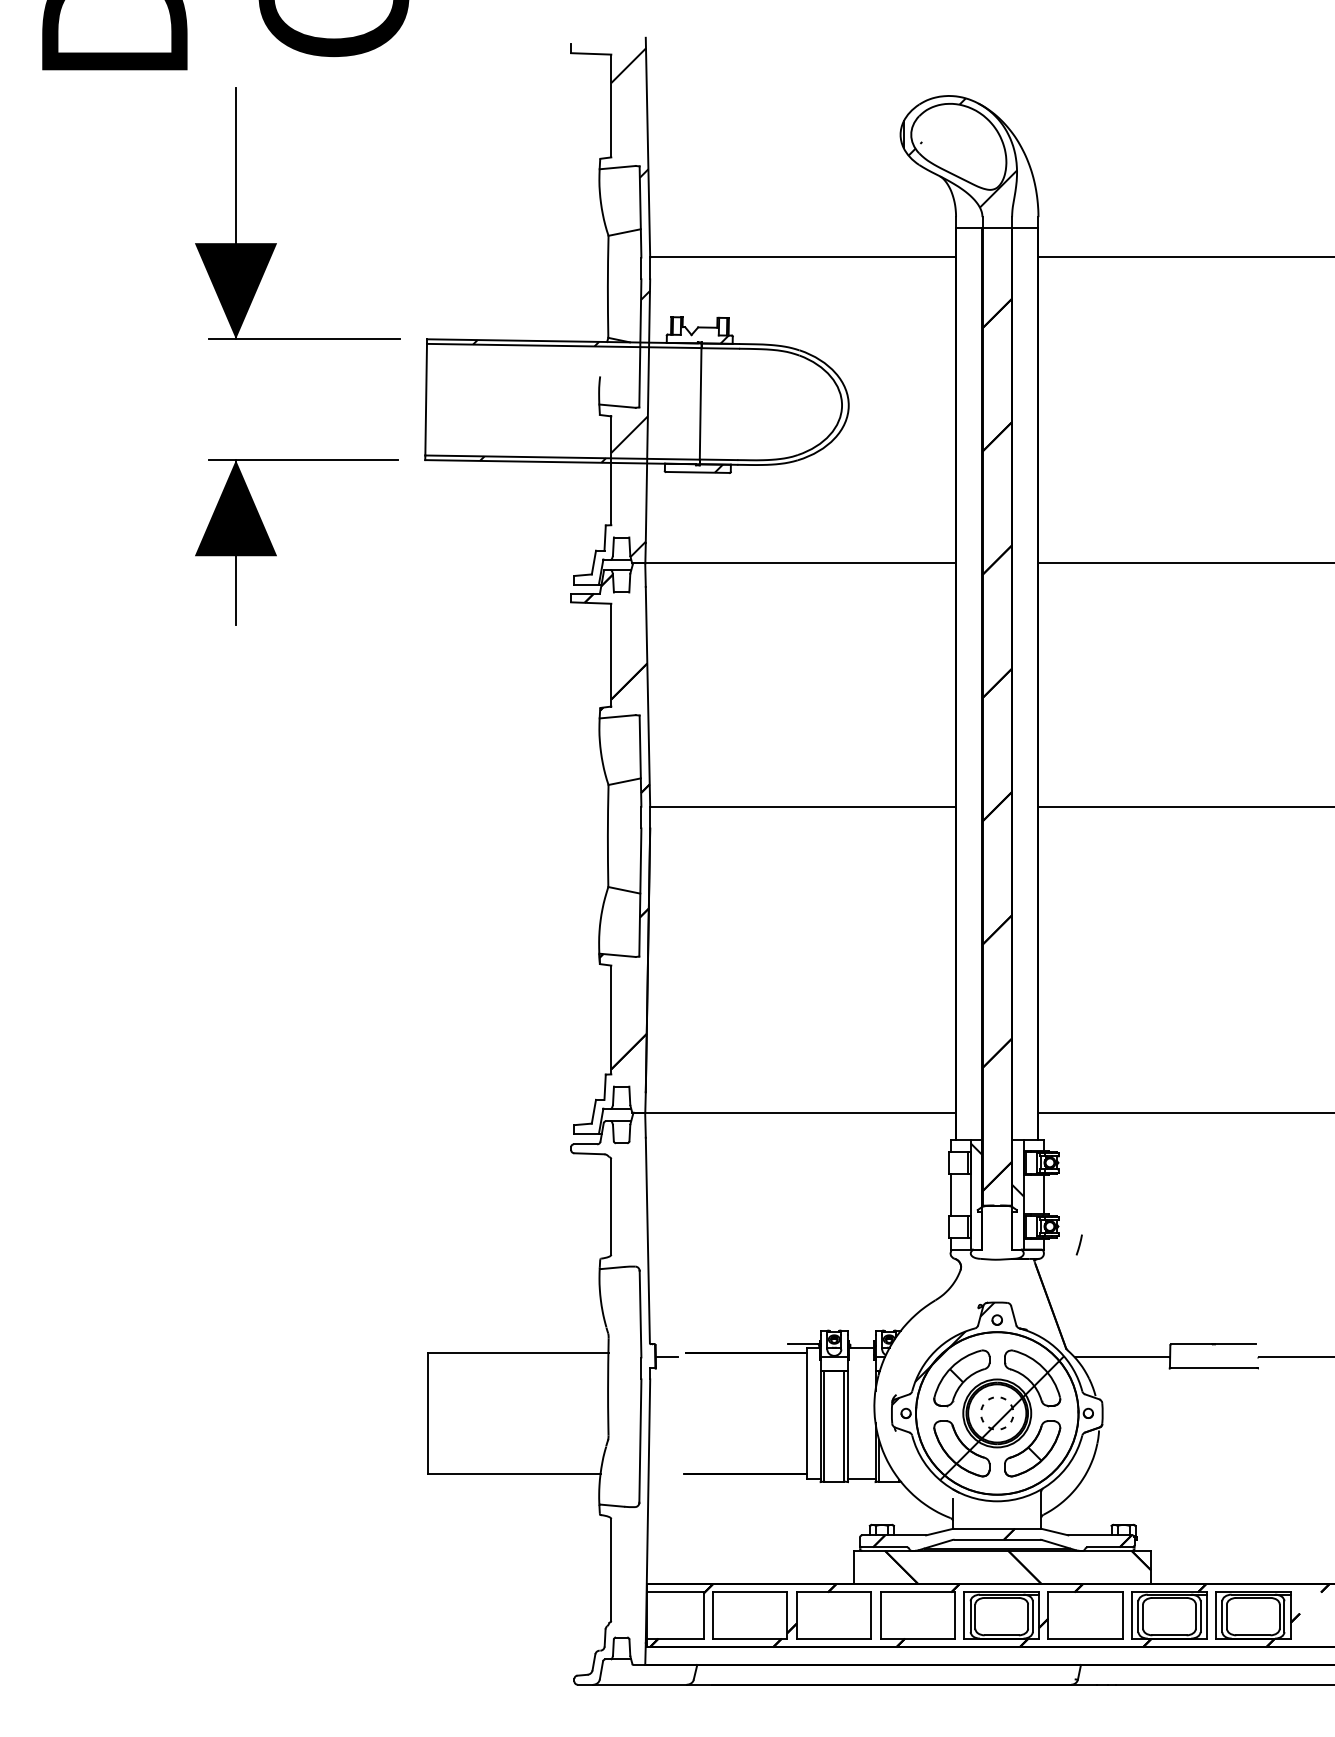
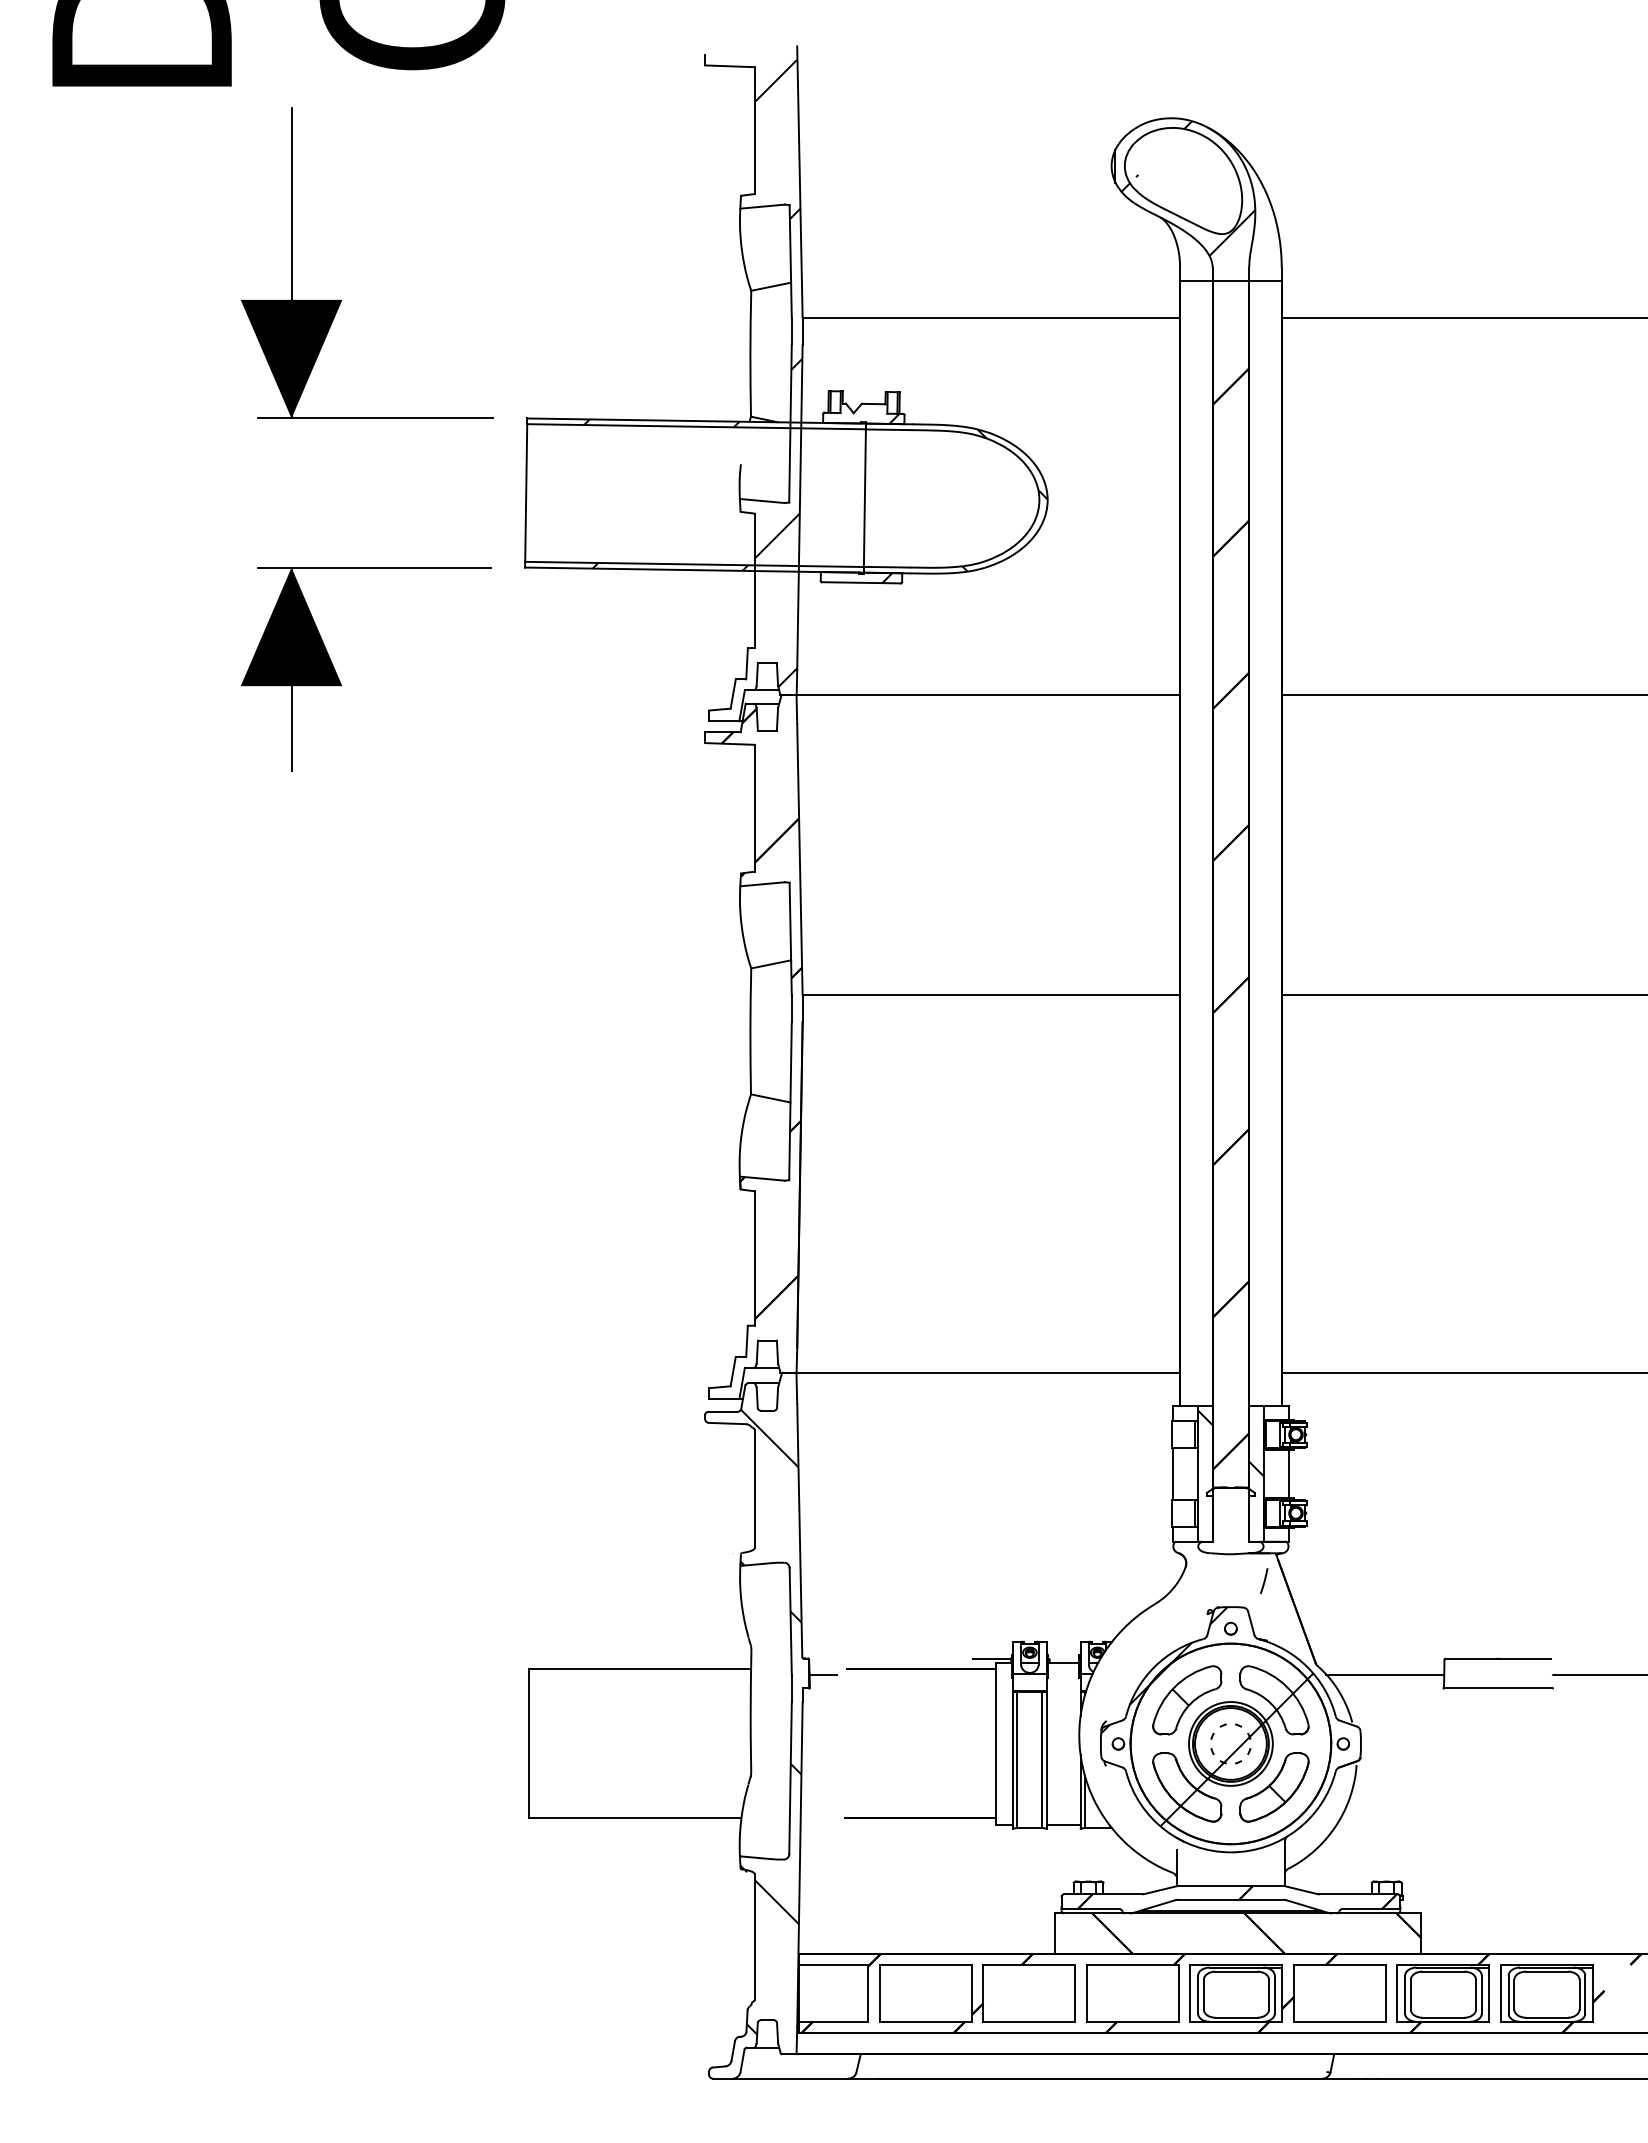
hatch: (813, 405) -> (1004, 500), added
line: (1079, 1244) -> (1264, 1580), moved
hatch: (620, 1395) -> (766, 1721), added

